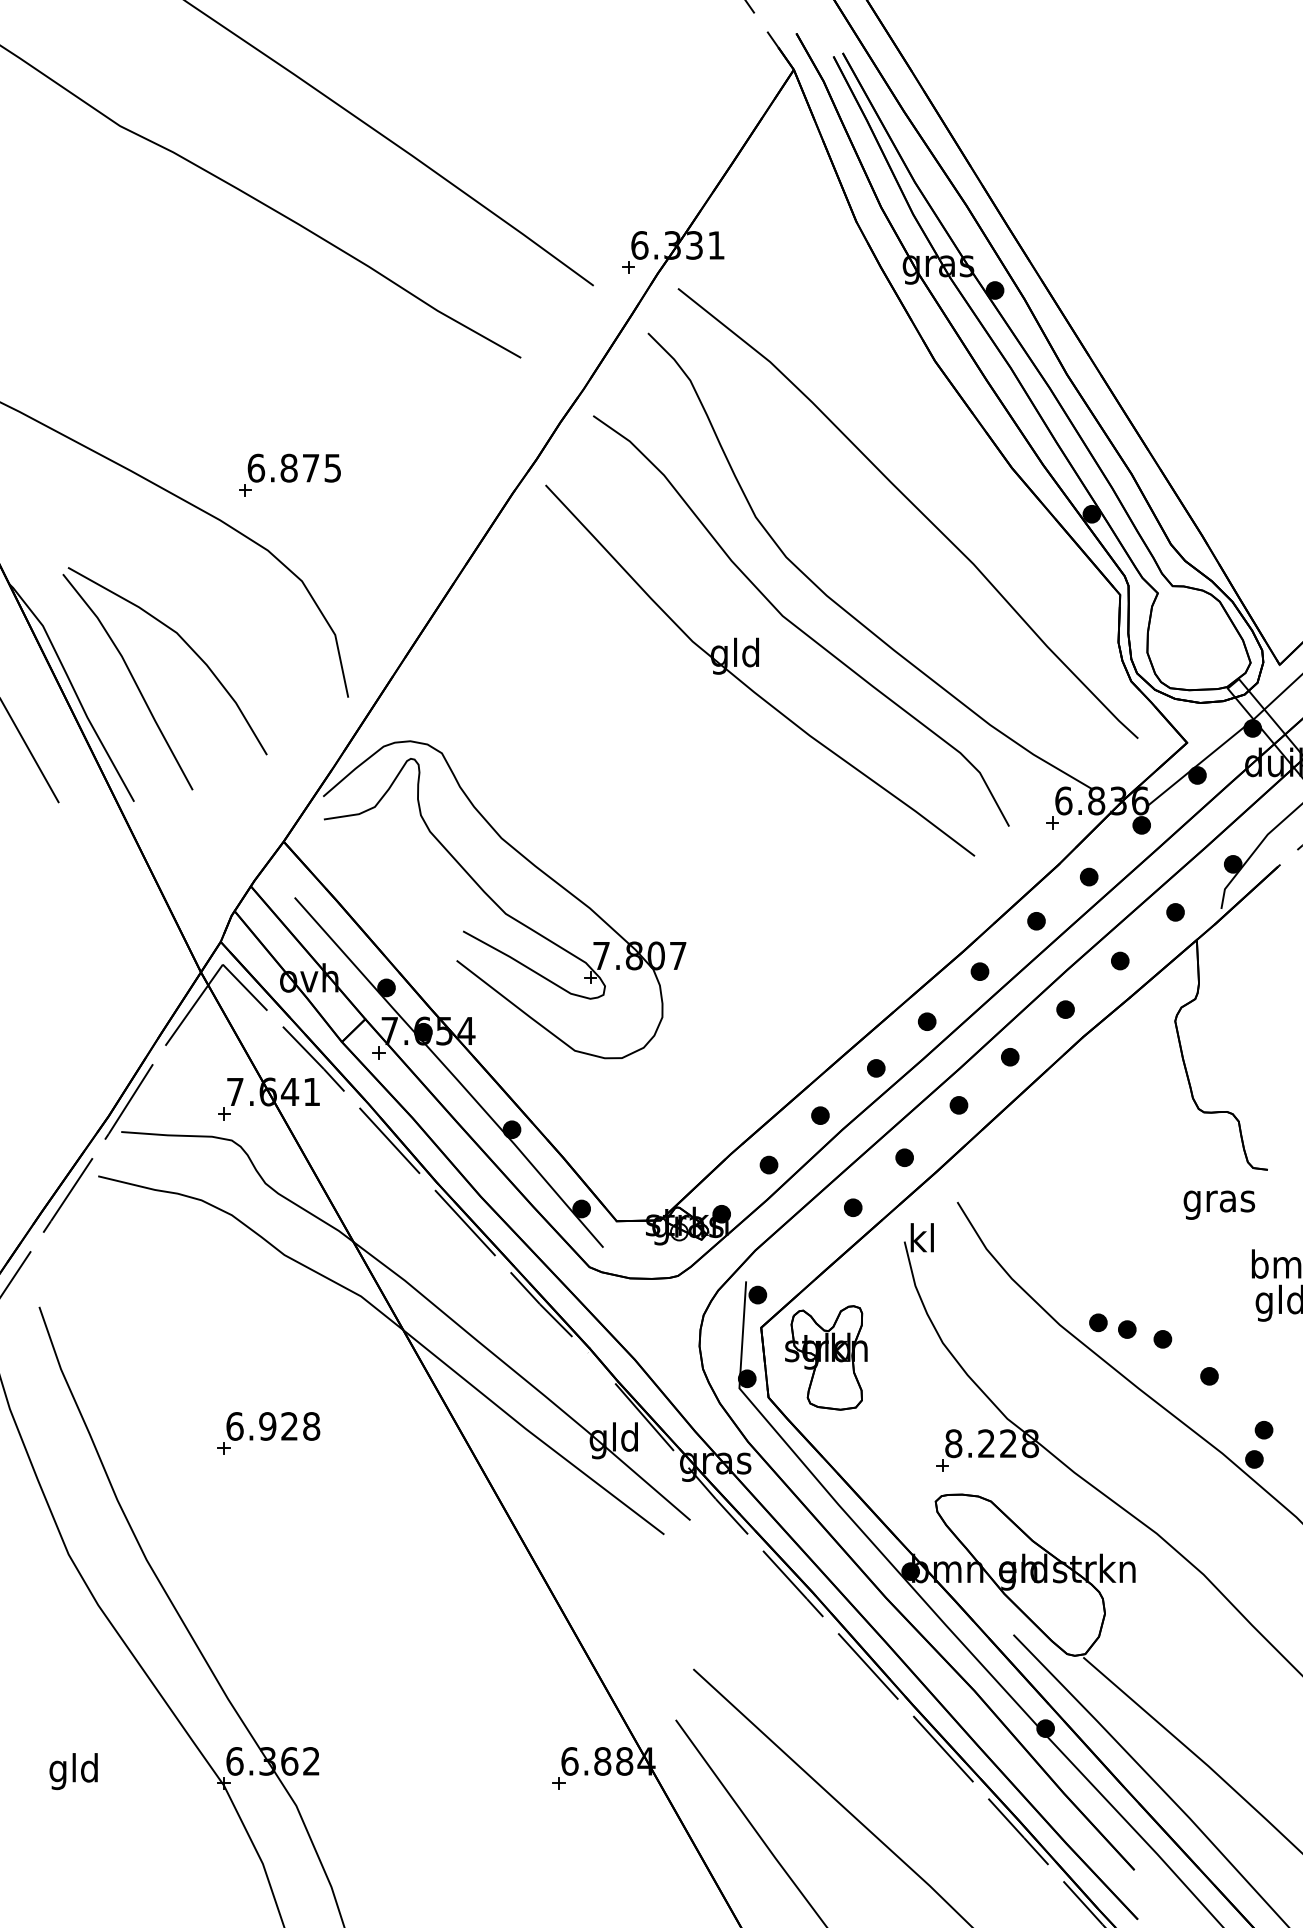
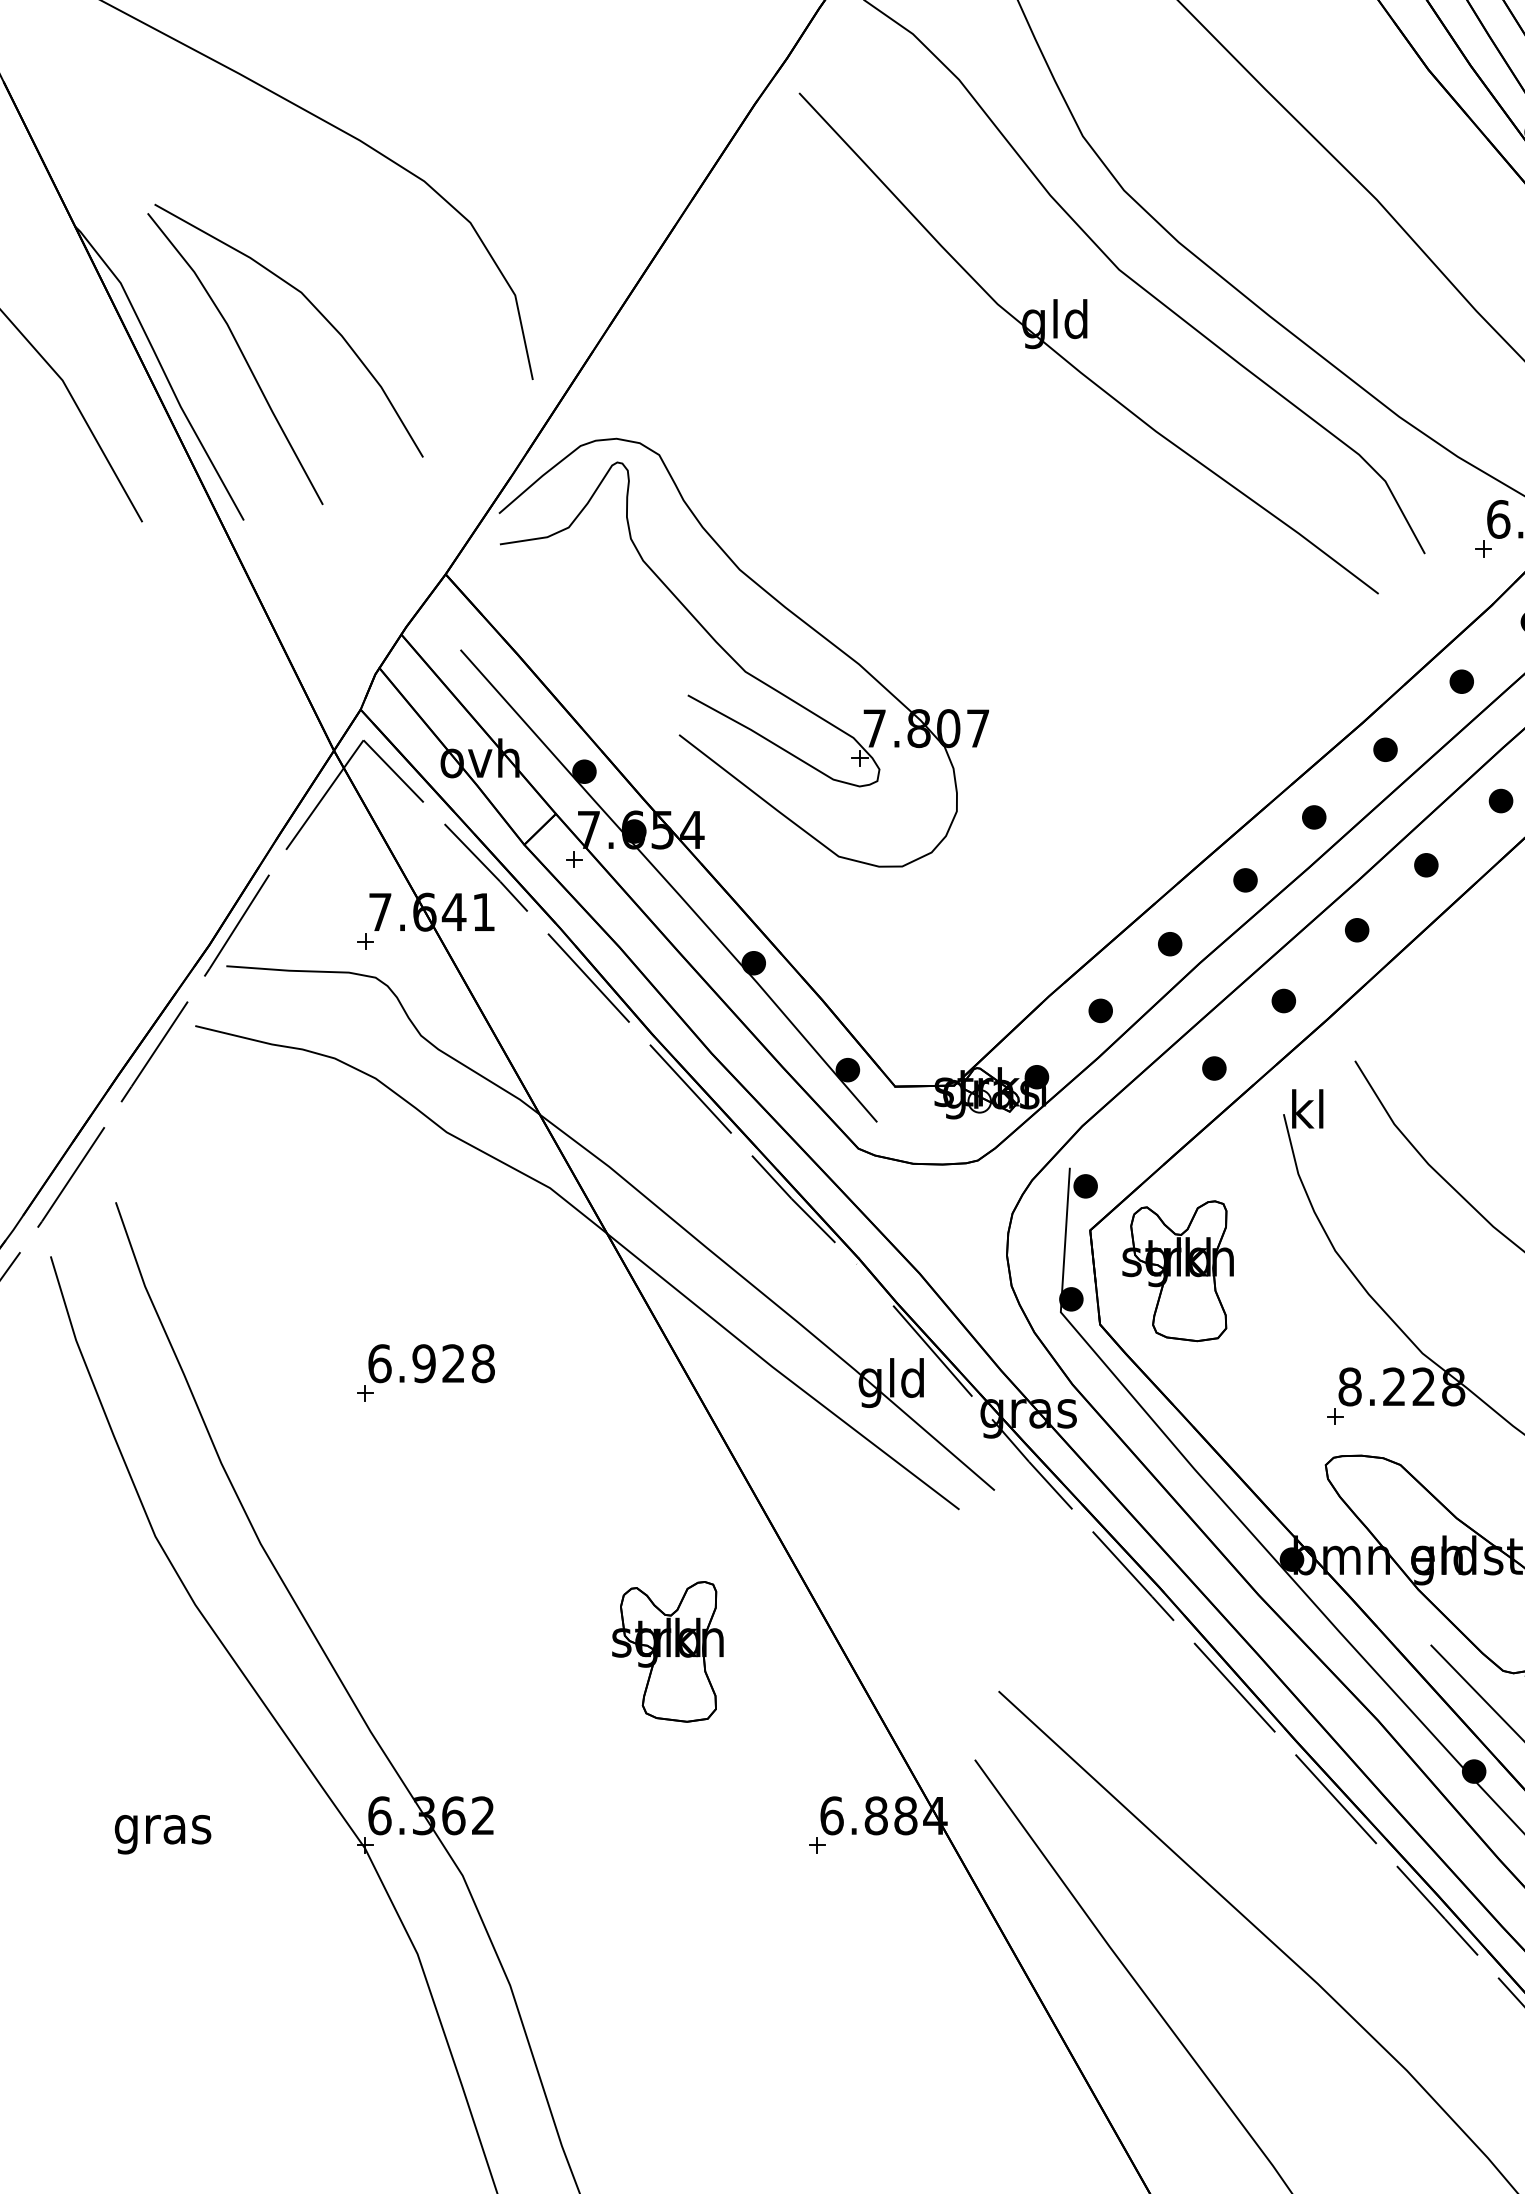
part: (289, 474) -> (453, 78), removed
part: (448, 1639) -> (668, 1651), added
text: (73, 1771) -> (161, 1829), gld -> gras

